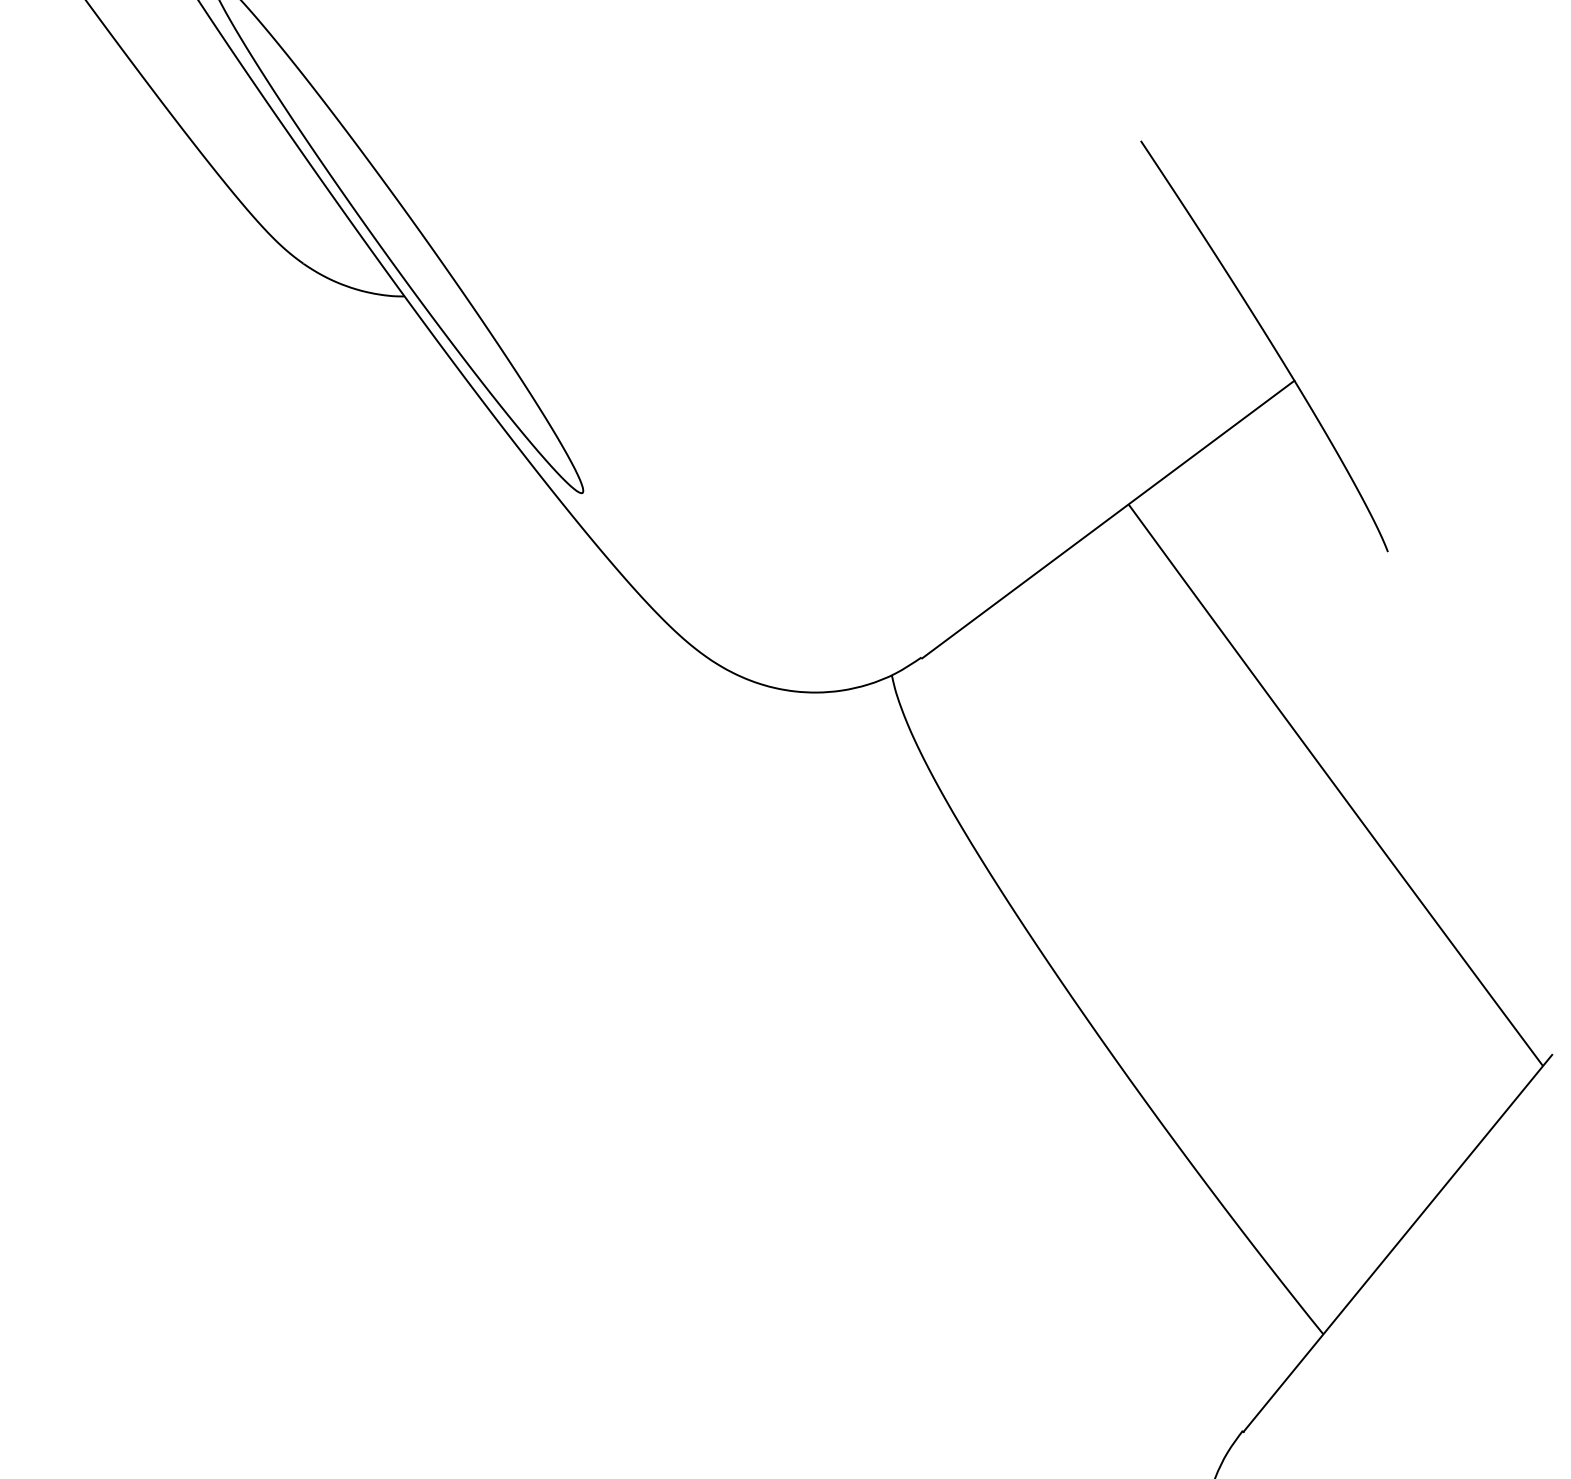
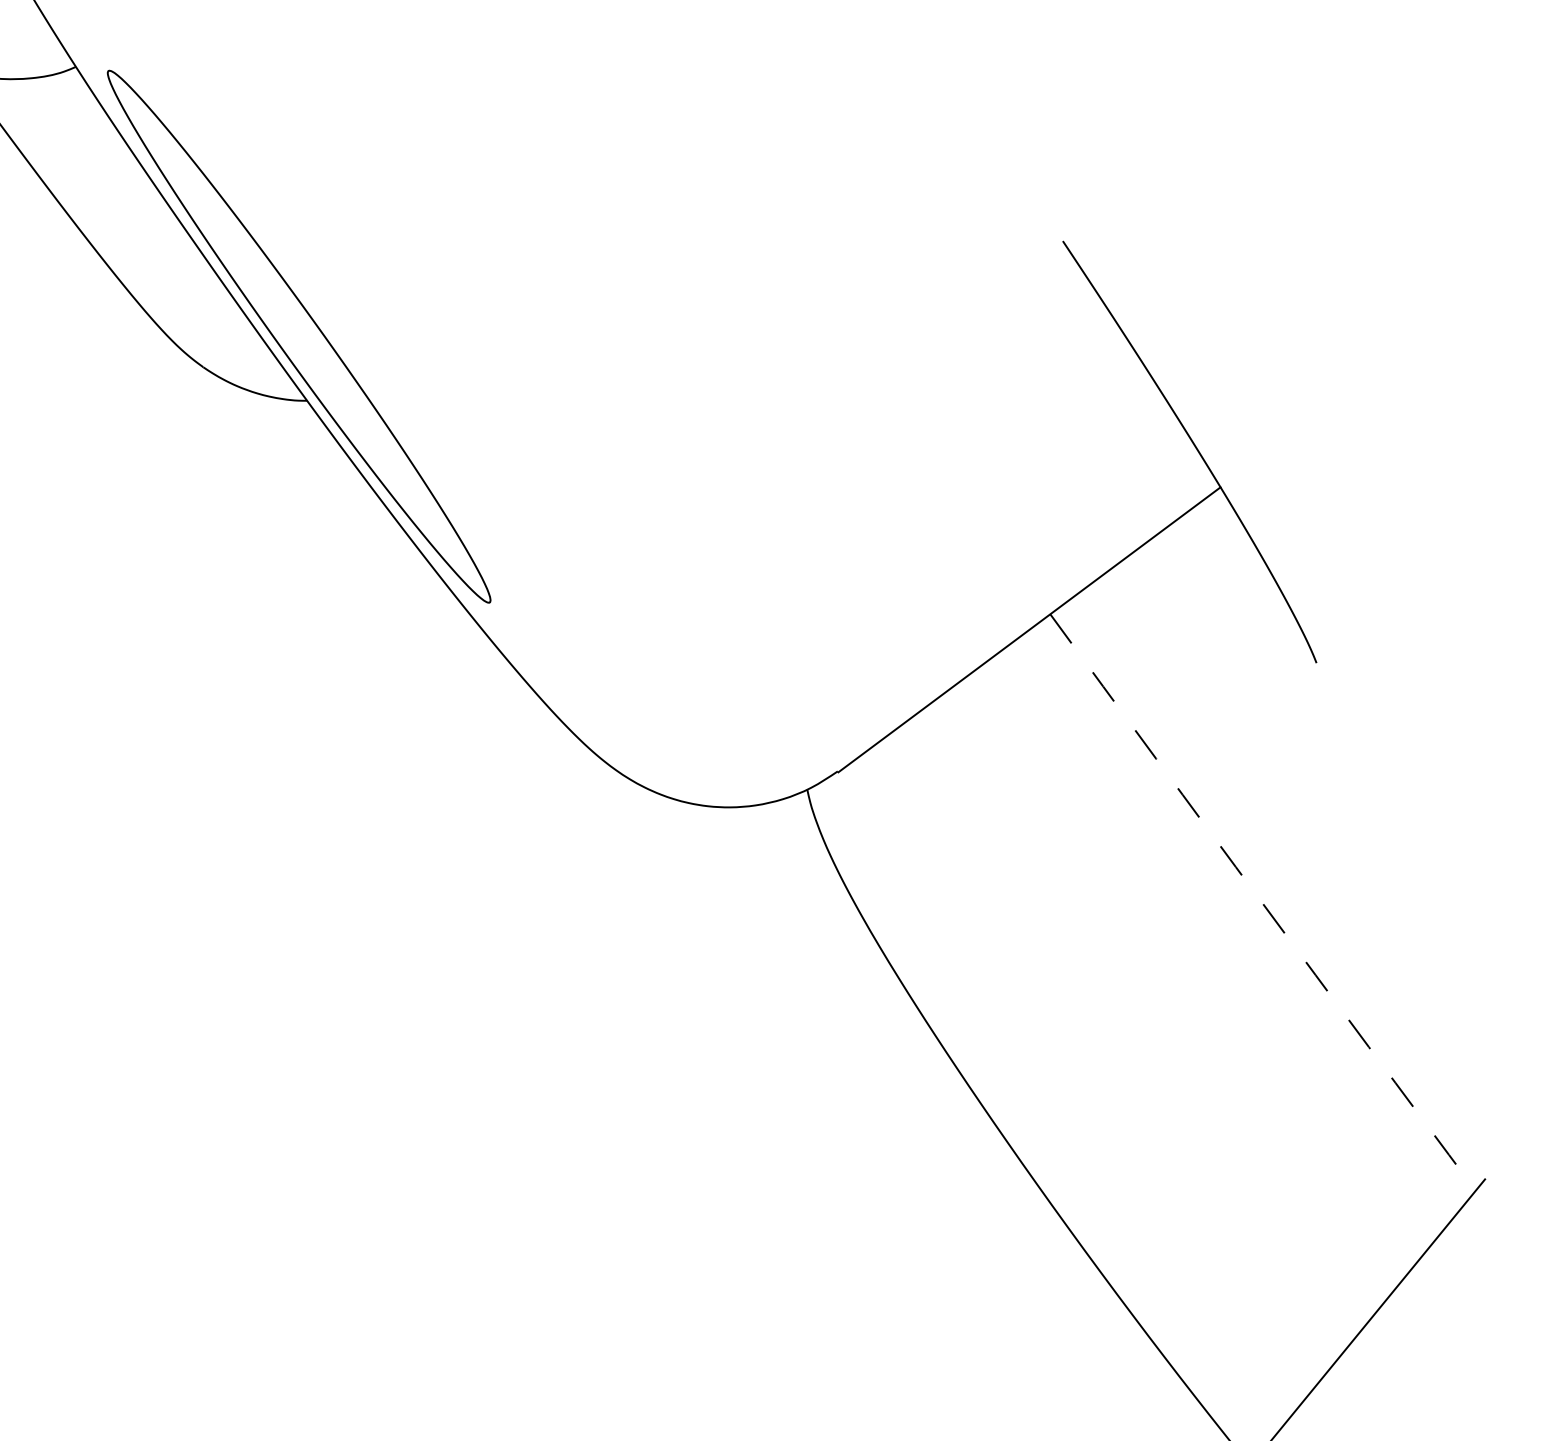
arc: (1335, 785) -> (1262, 902), solid -> dashed

